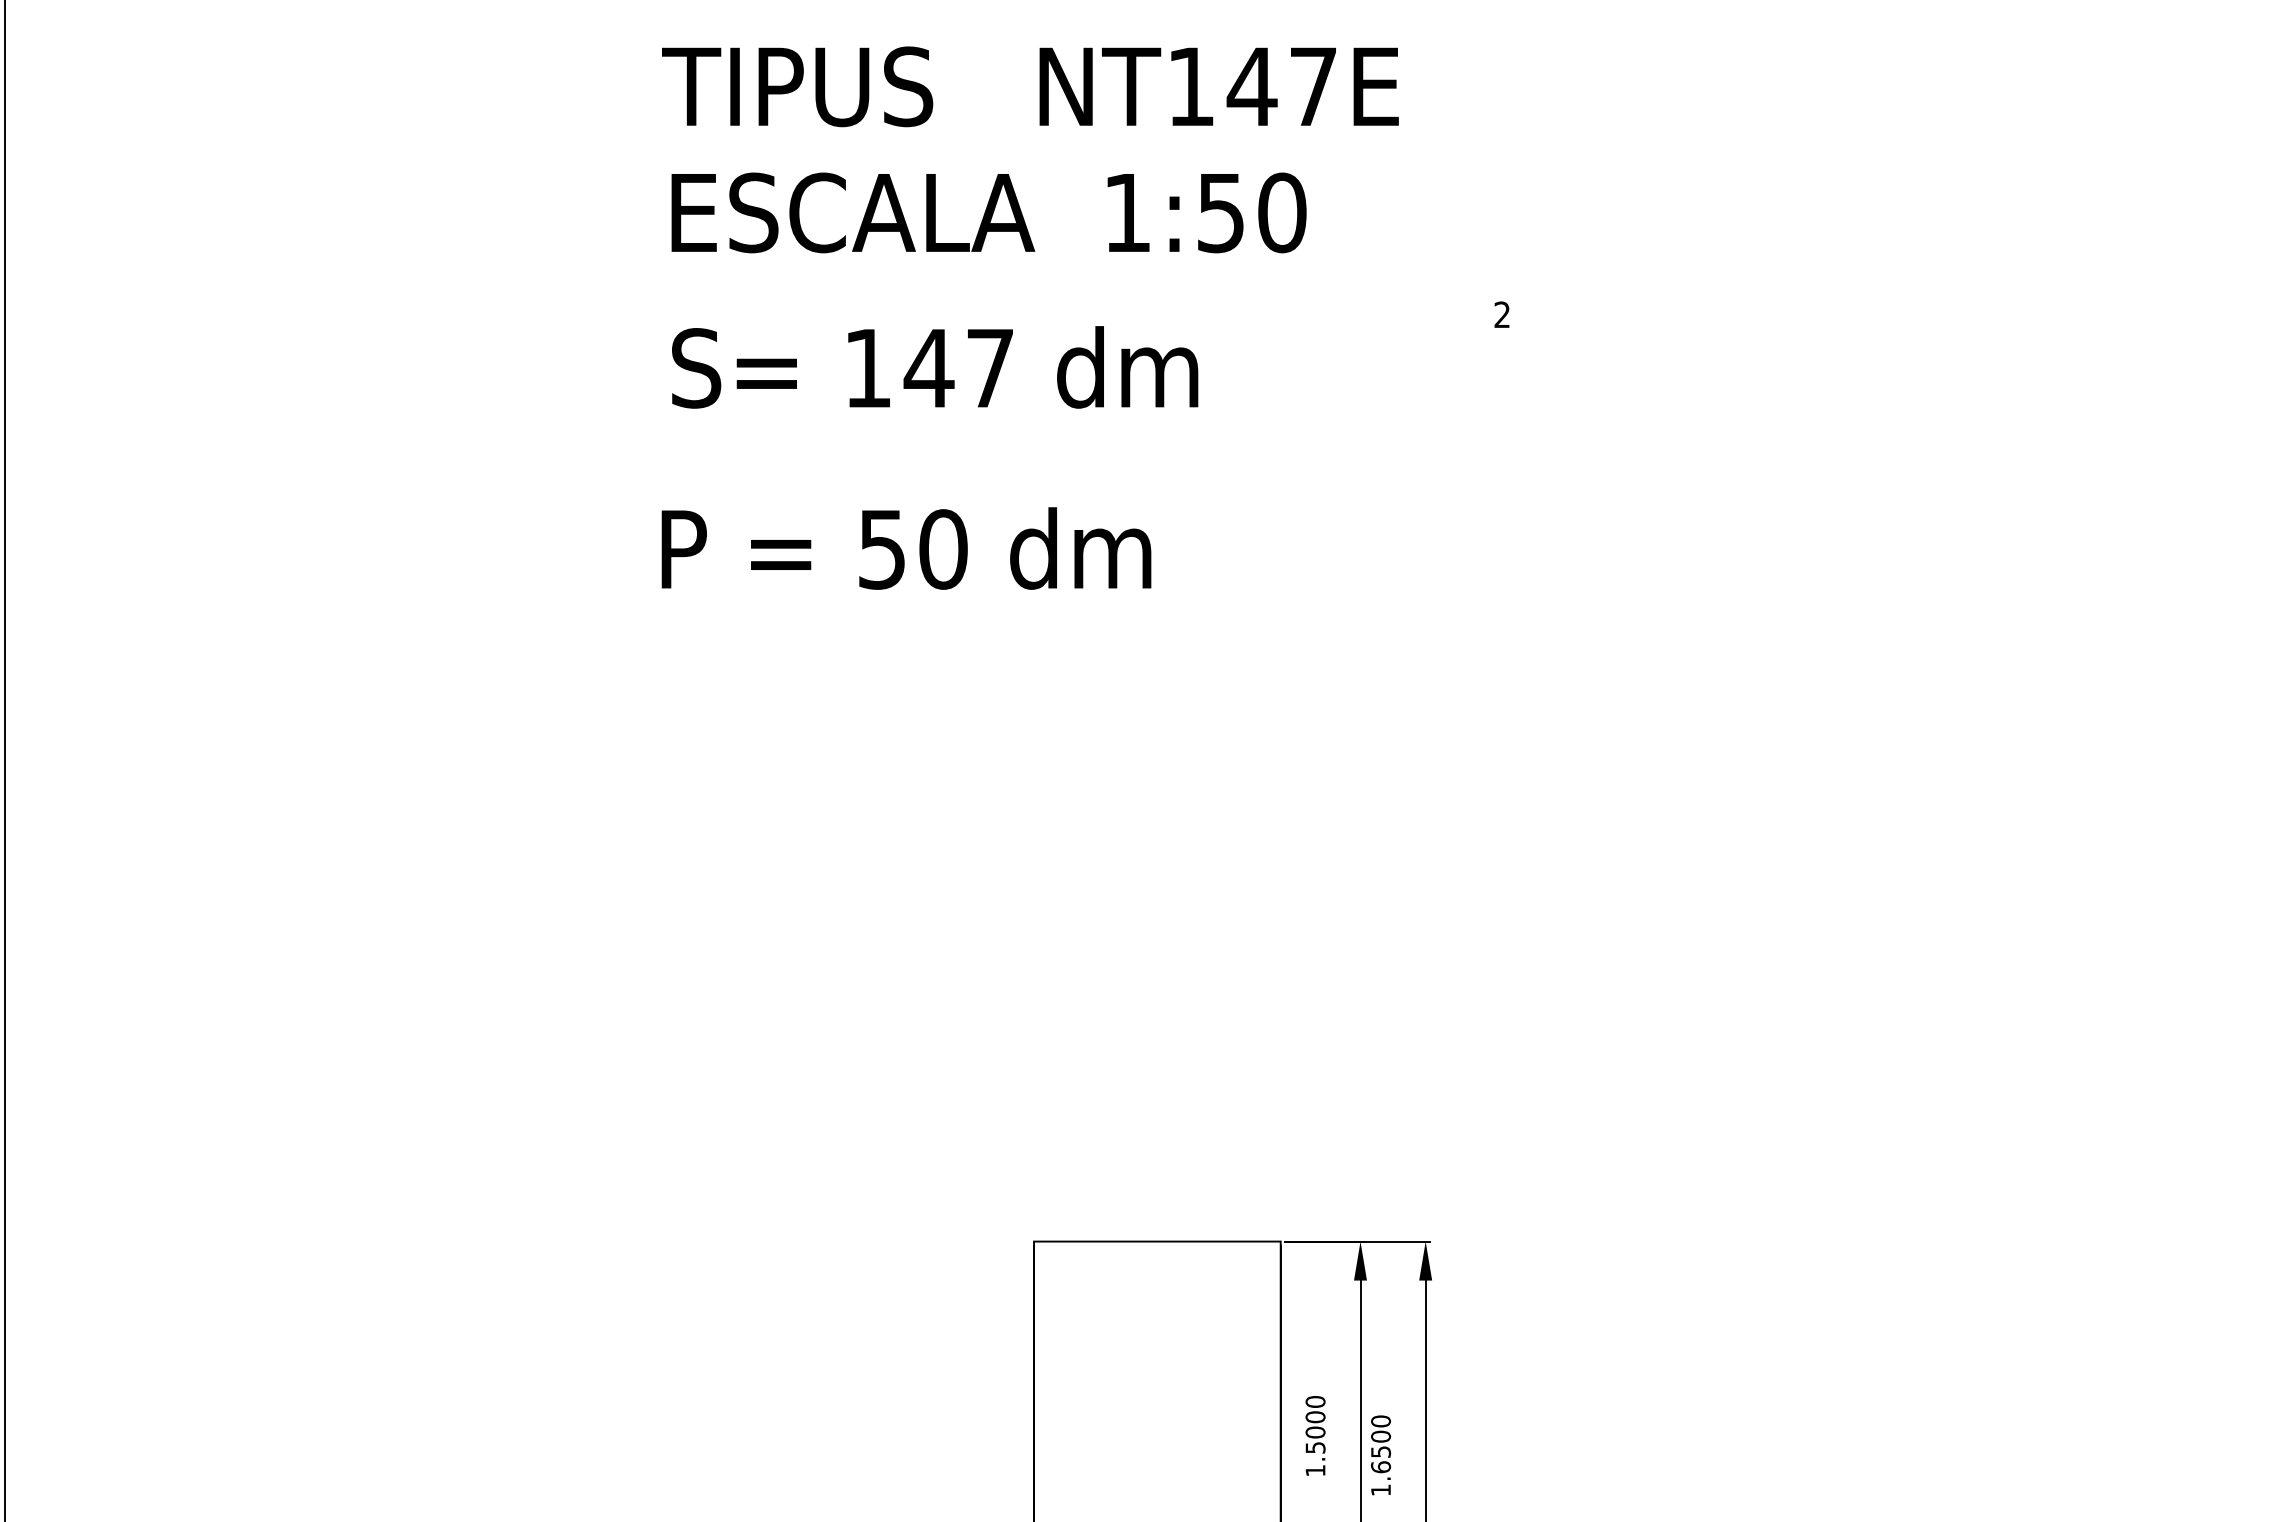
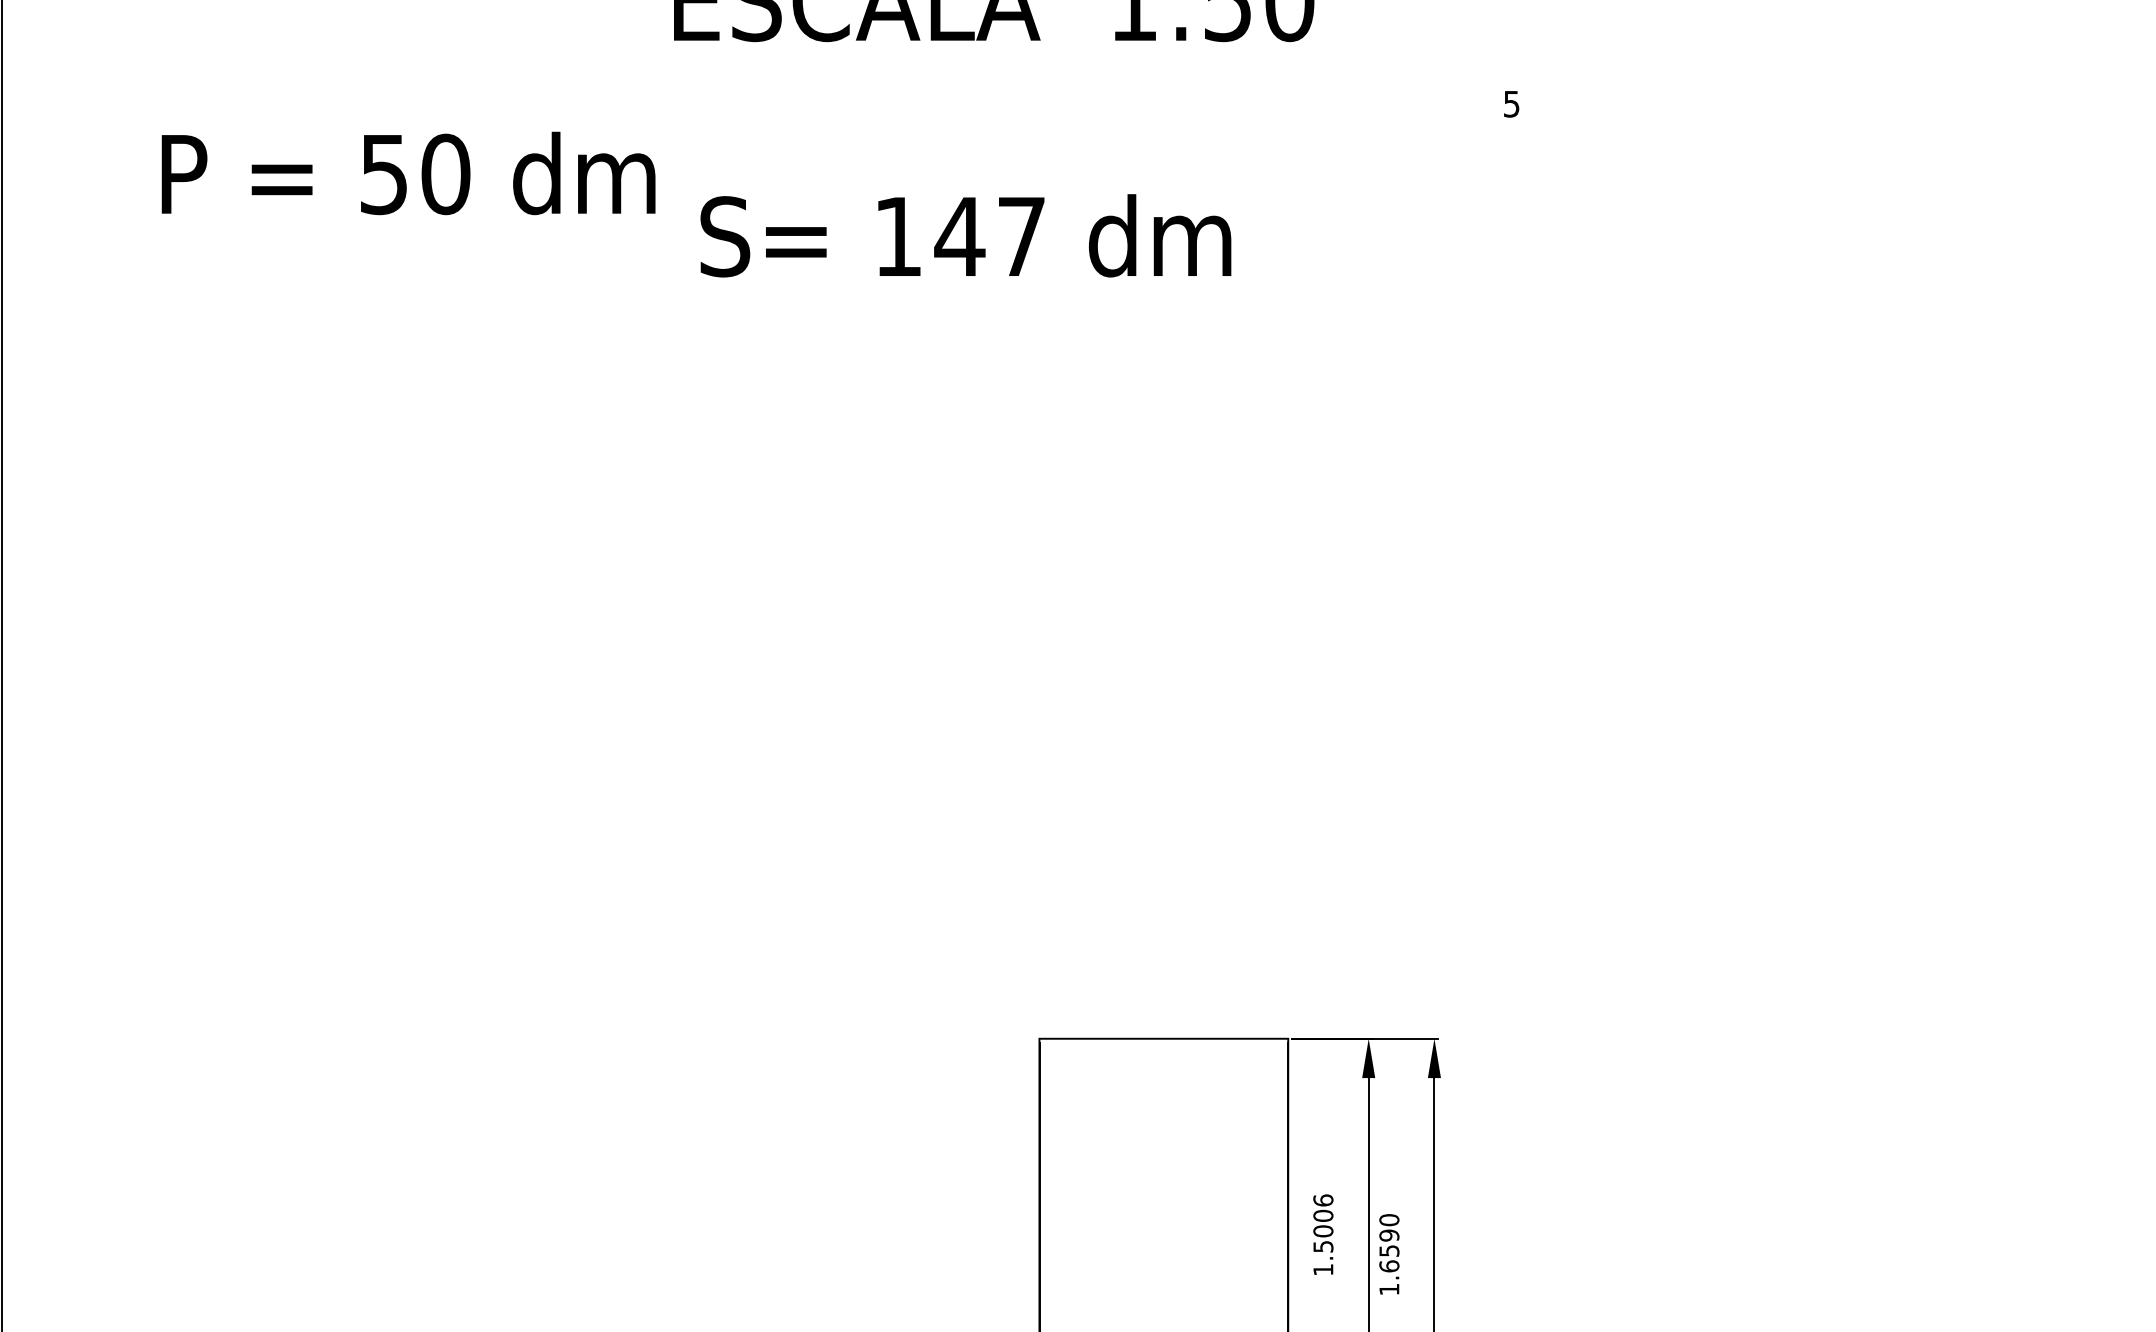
text: (1501, 314) -> (1510, 103), 2 -> 5
text: (935, 367) -> (966, 235), moved
text: (906, 548) -> (408, 173), moved
text: (1315, 1401) -> (1323, 1200), 1.5000 -> 1.5006
text: (1381, 1436) -> (1389, 1235), 1.6500 -> 1.6590

